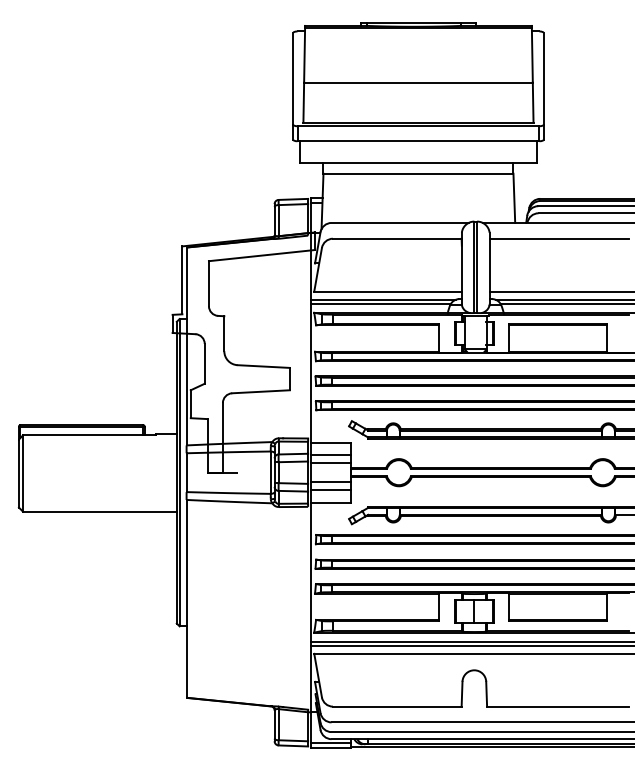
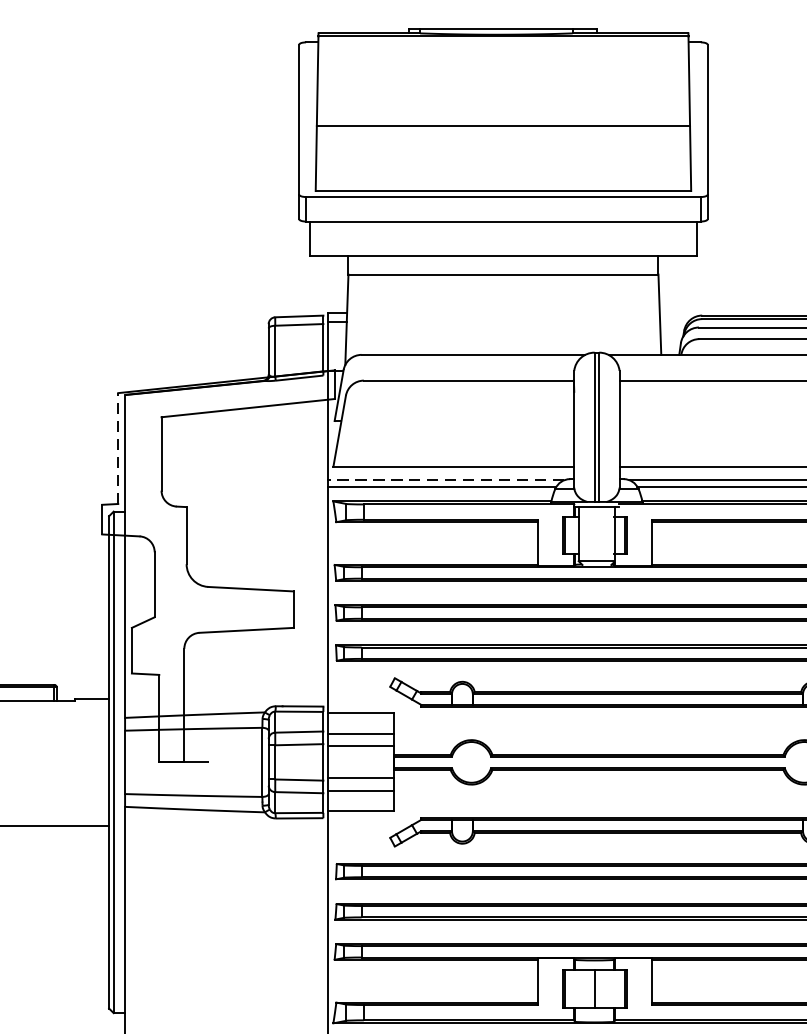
line: (182, 280) -> (118, 448), solid -> dashed
line: (382, 299) -> (444, 479), solid -> dashed

